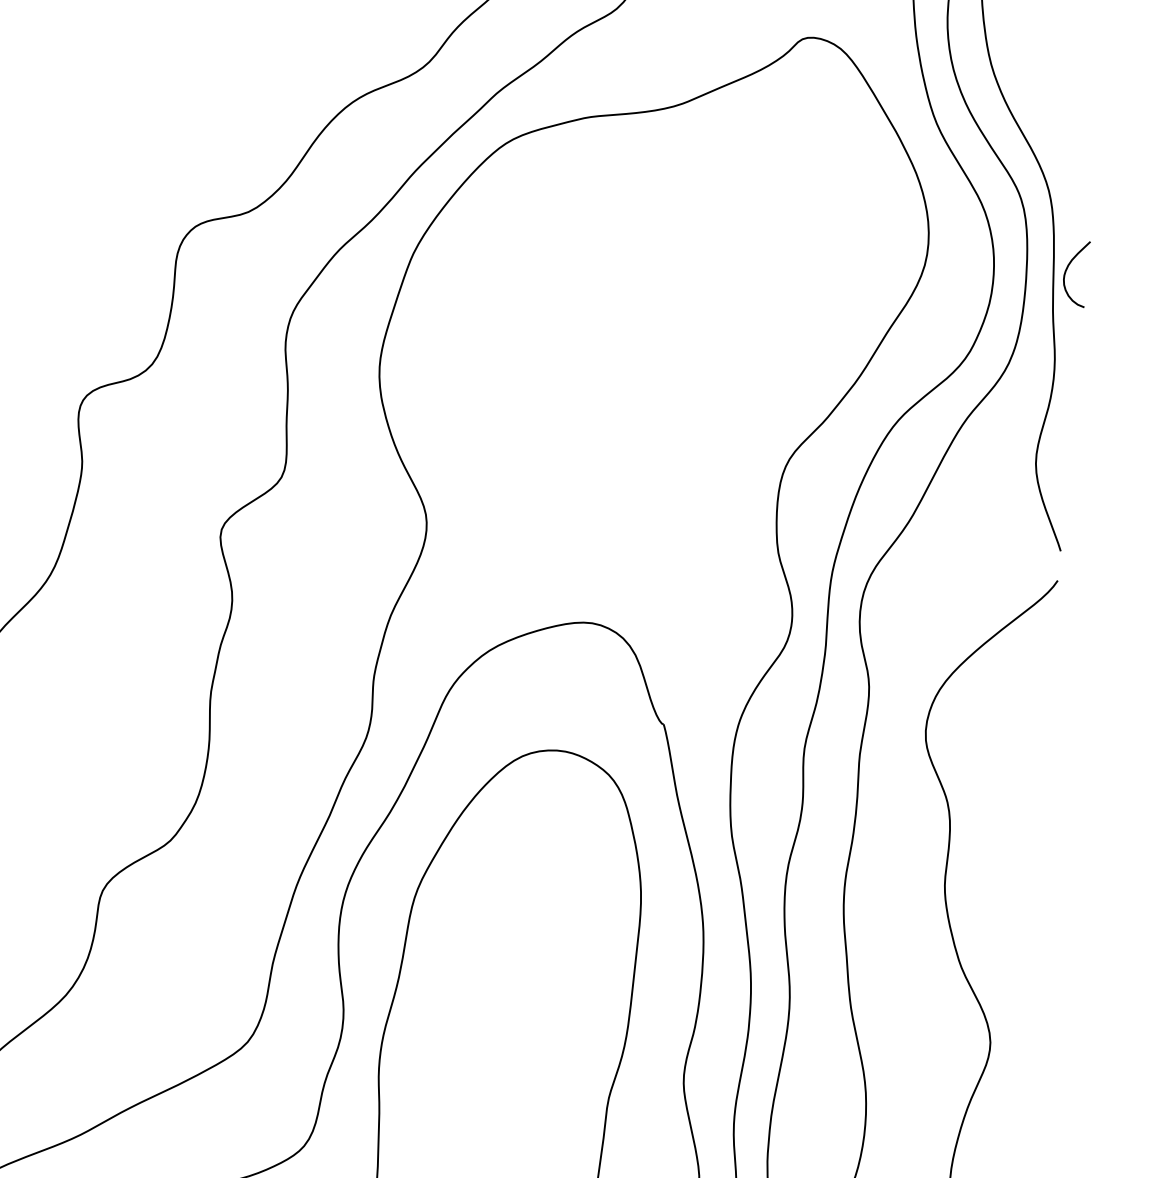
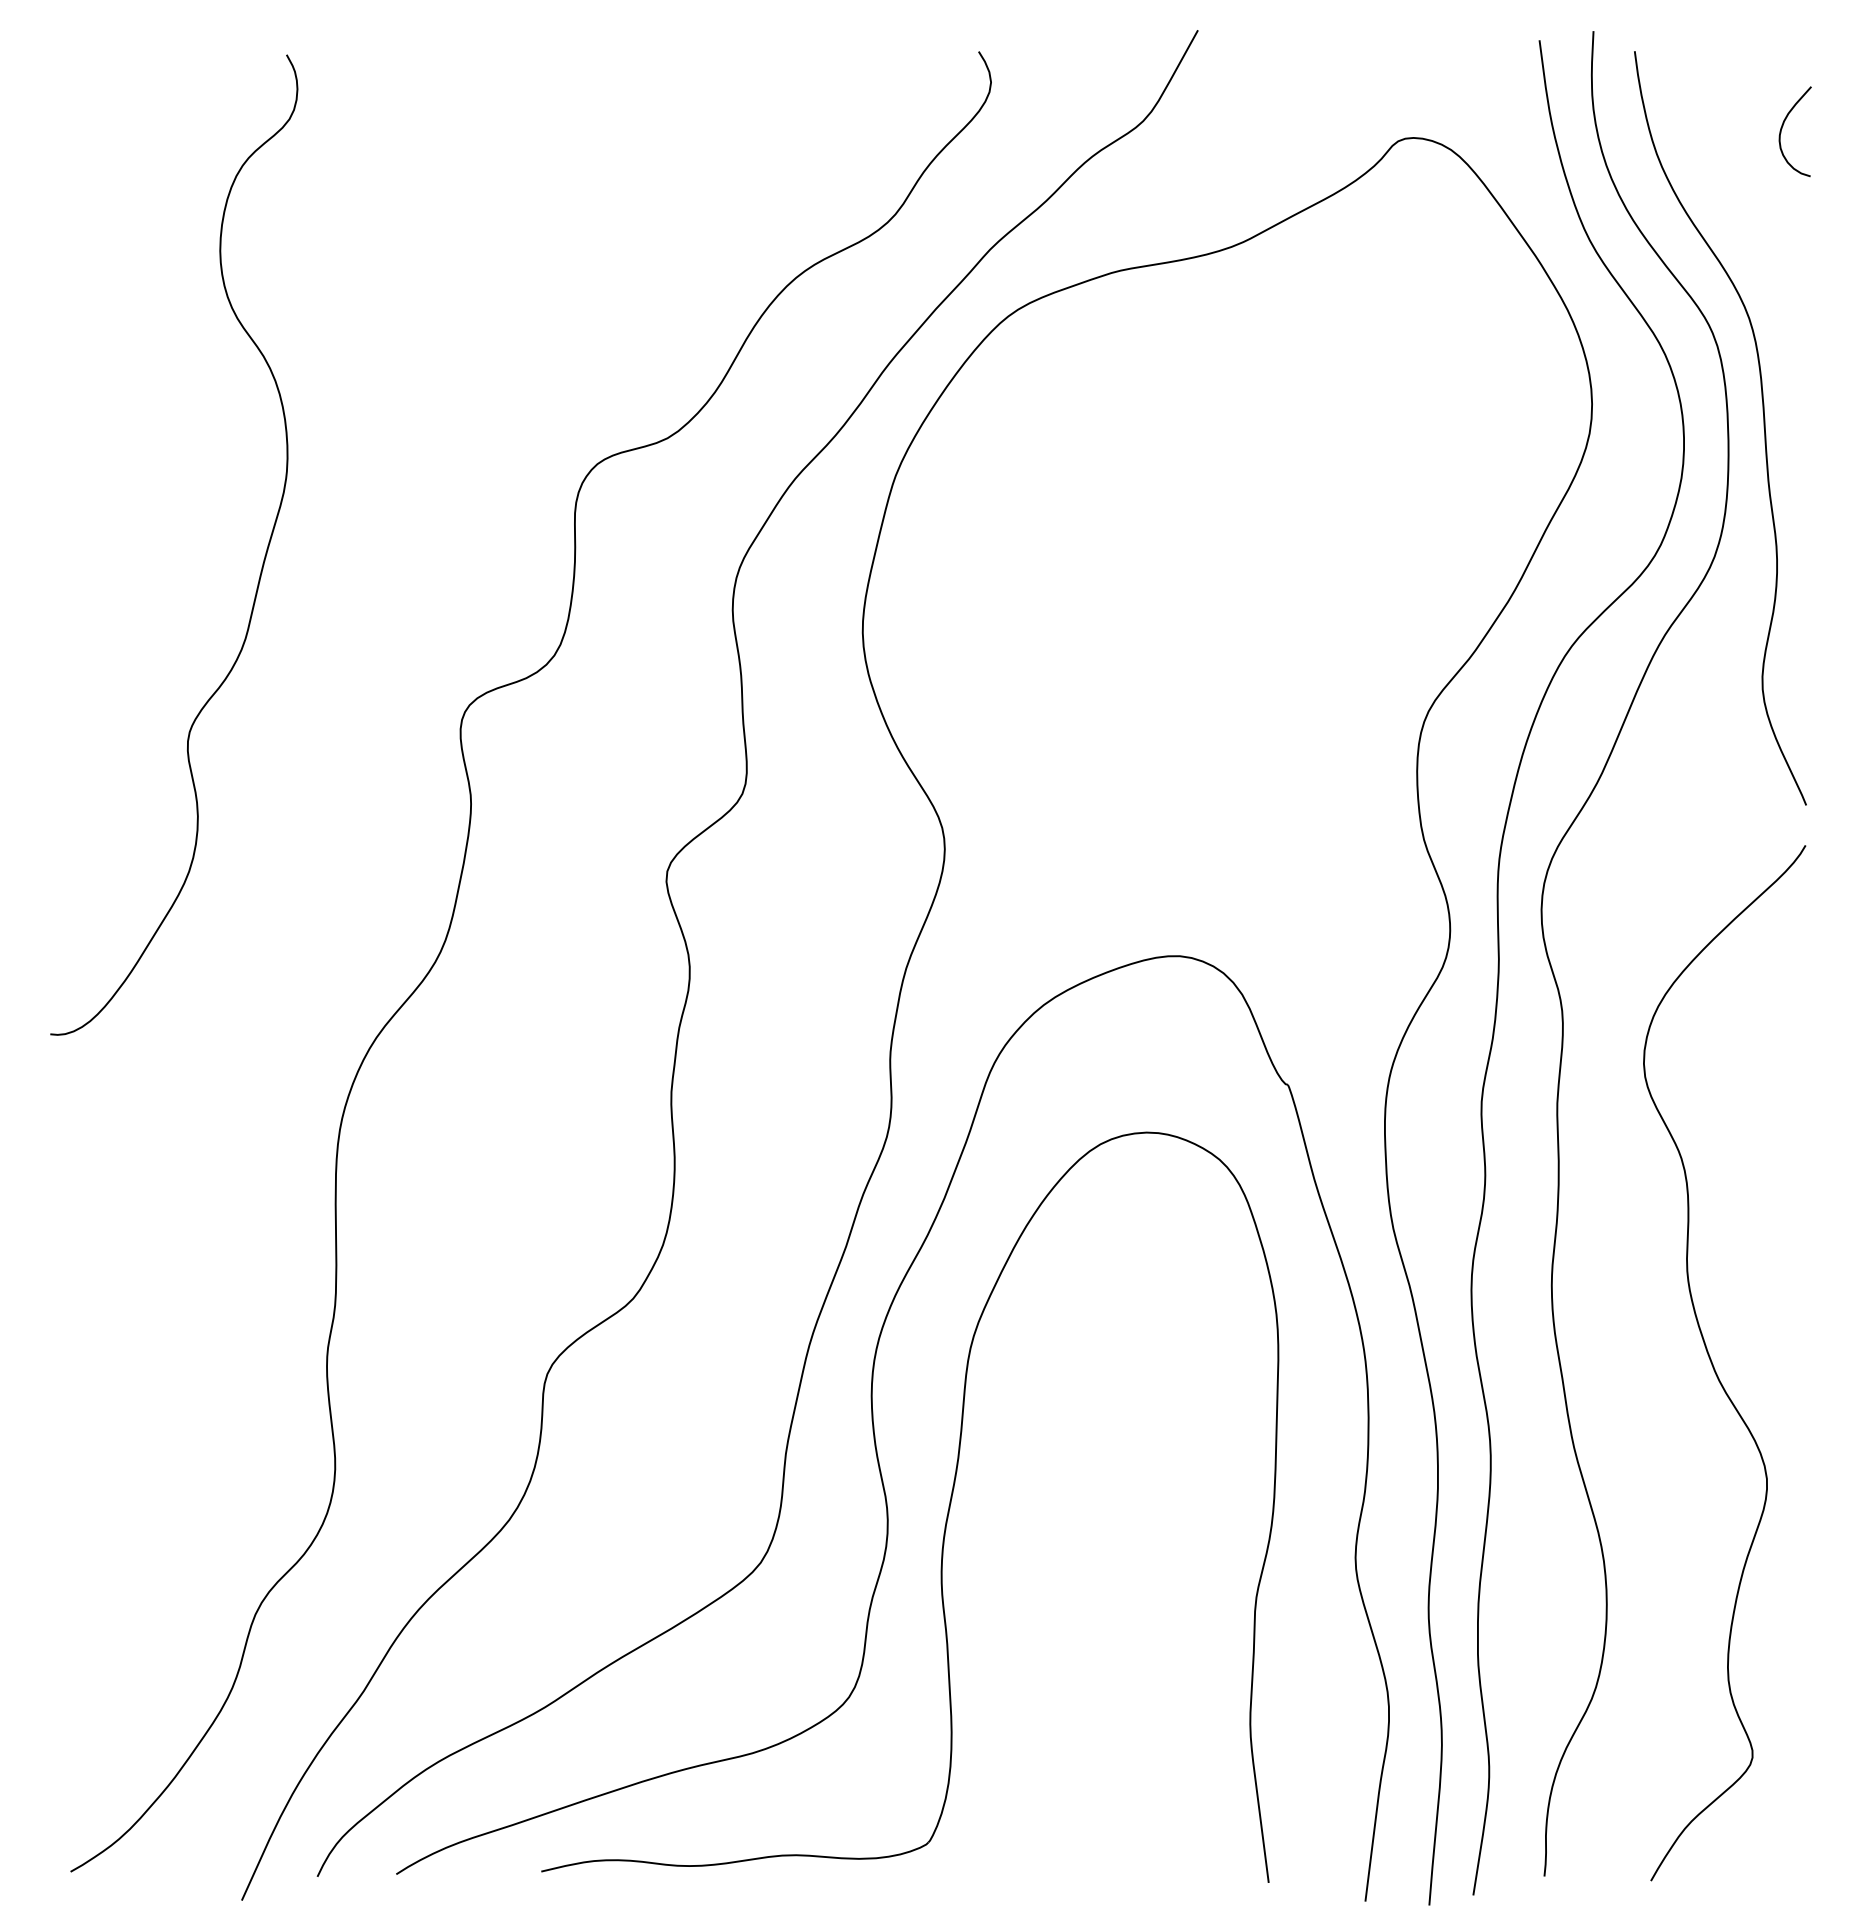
curve: (1067, 269) -> (1783, 126), moved

